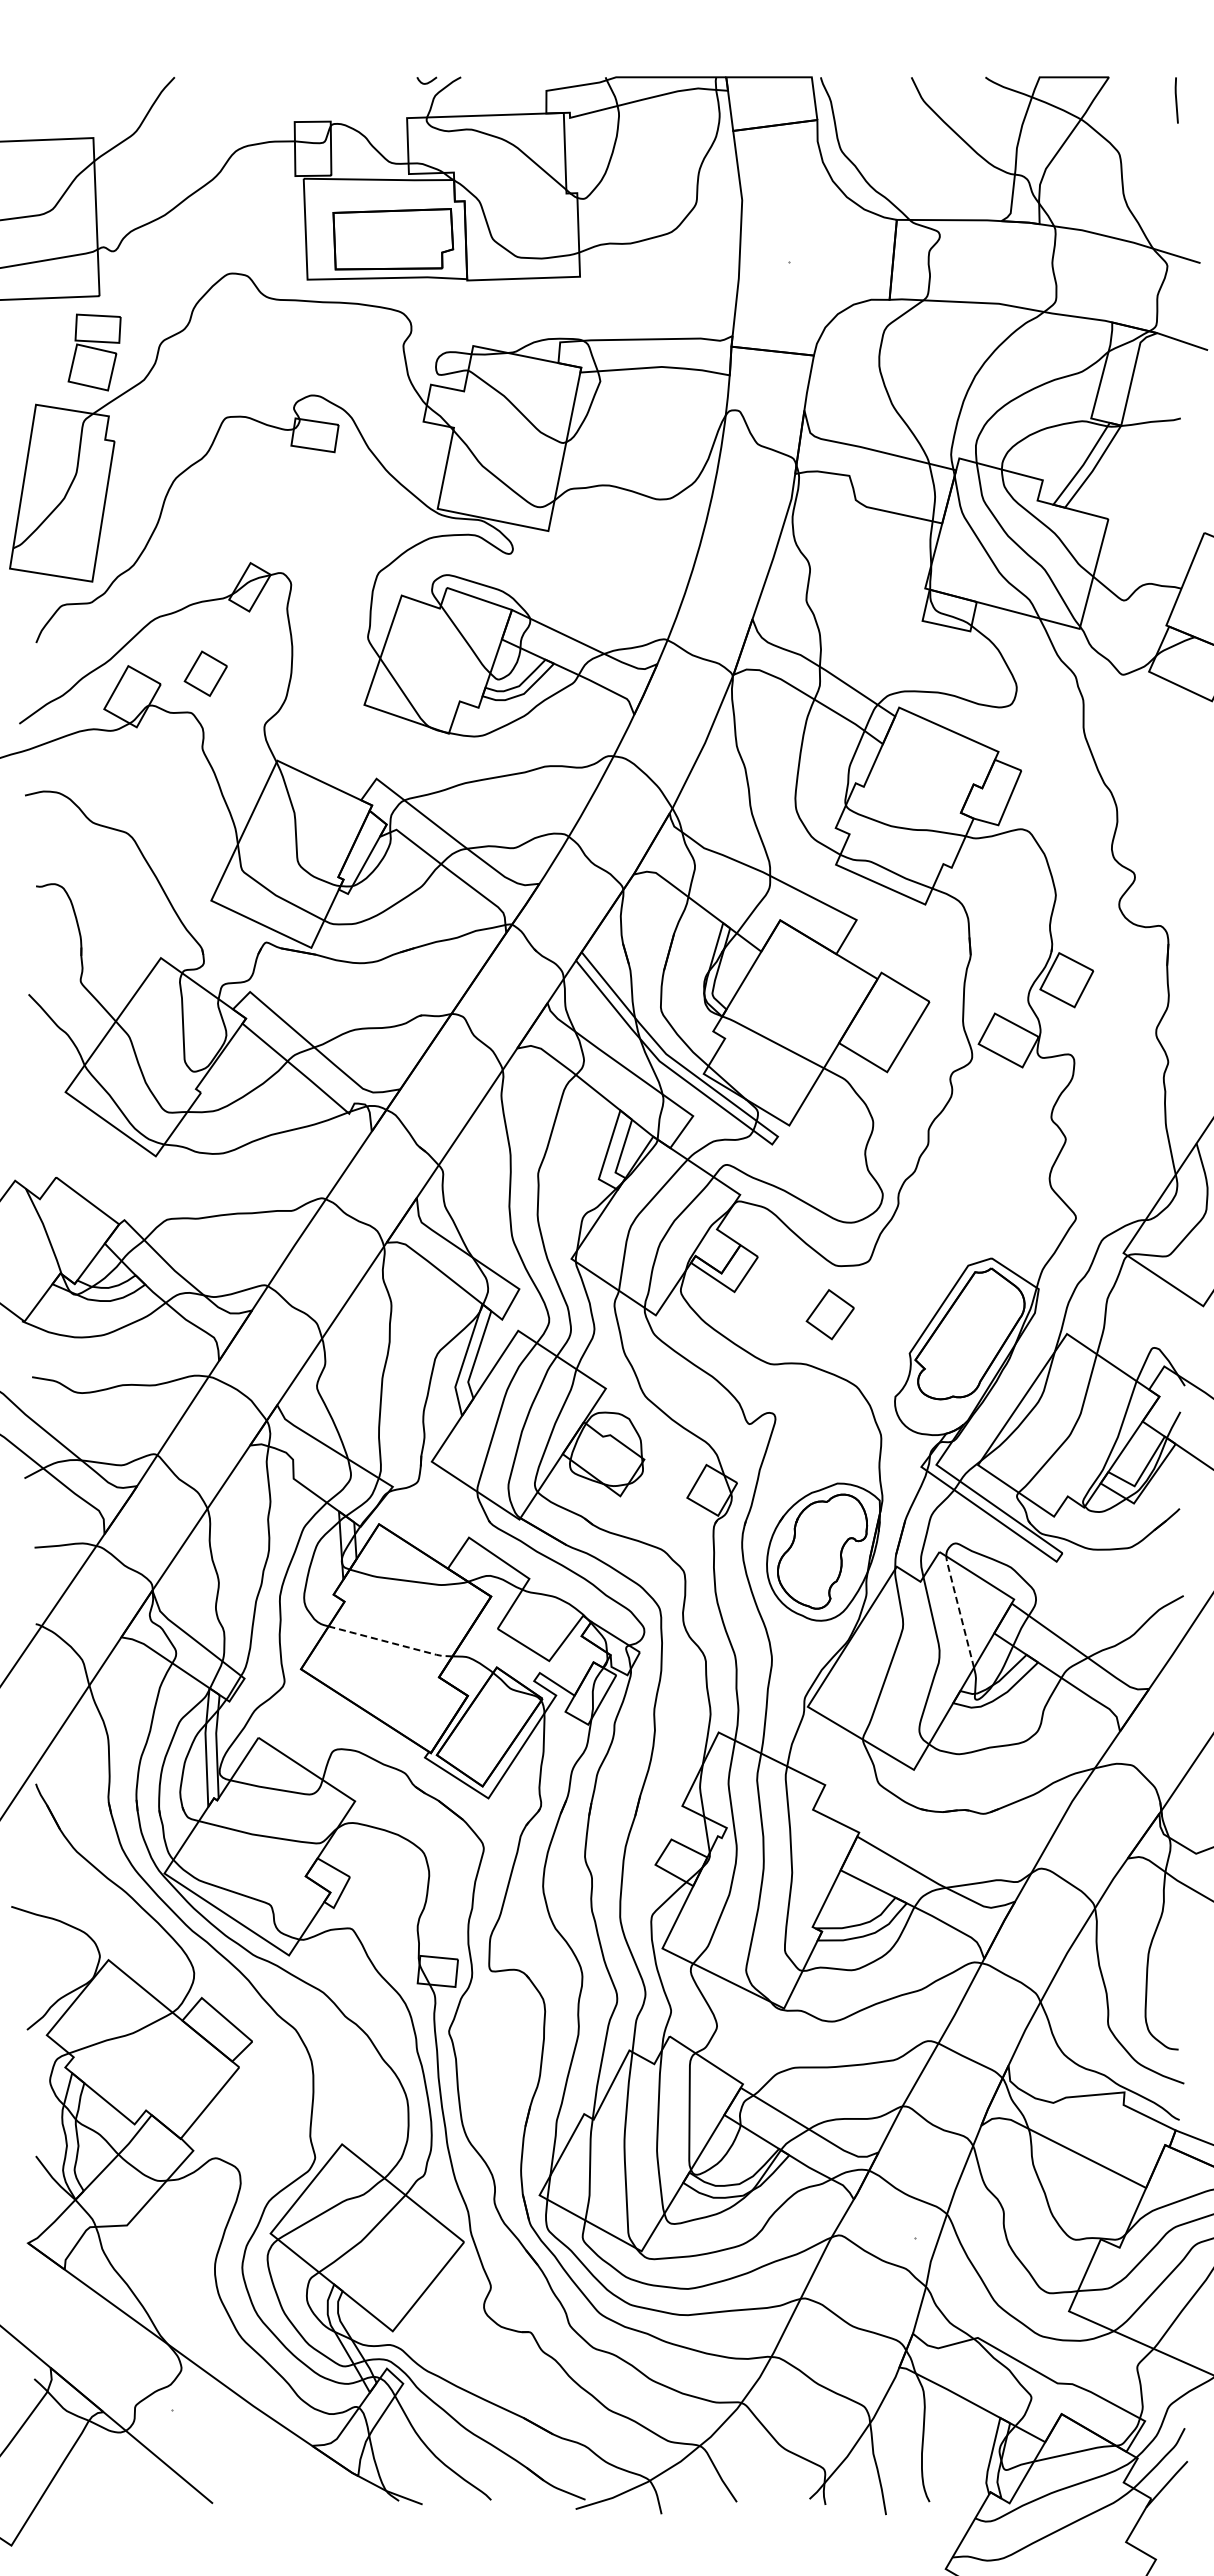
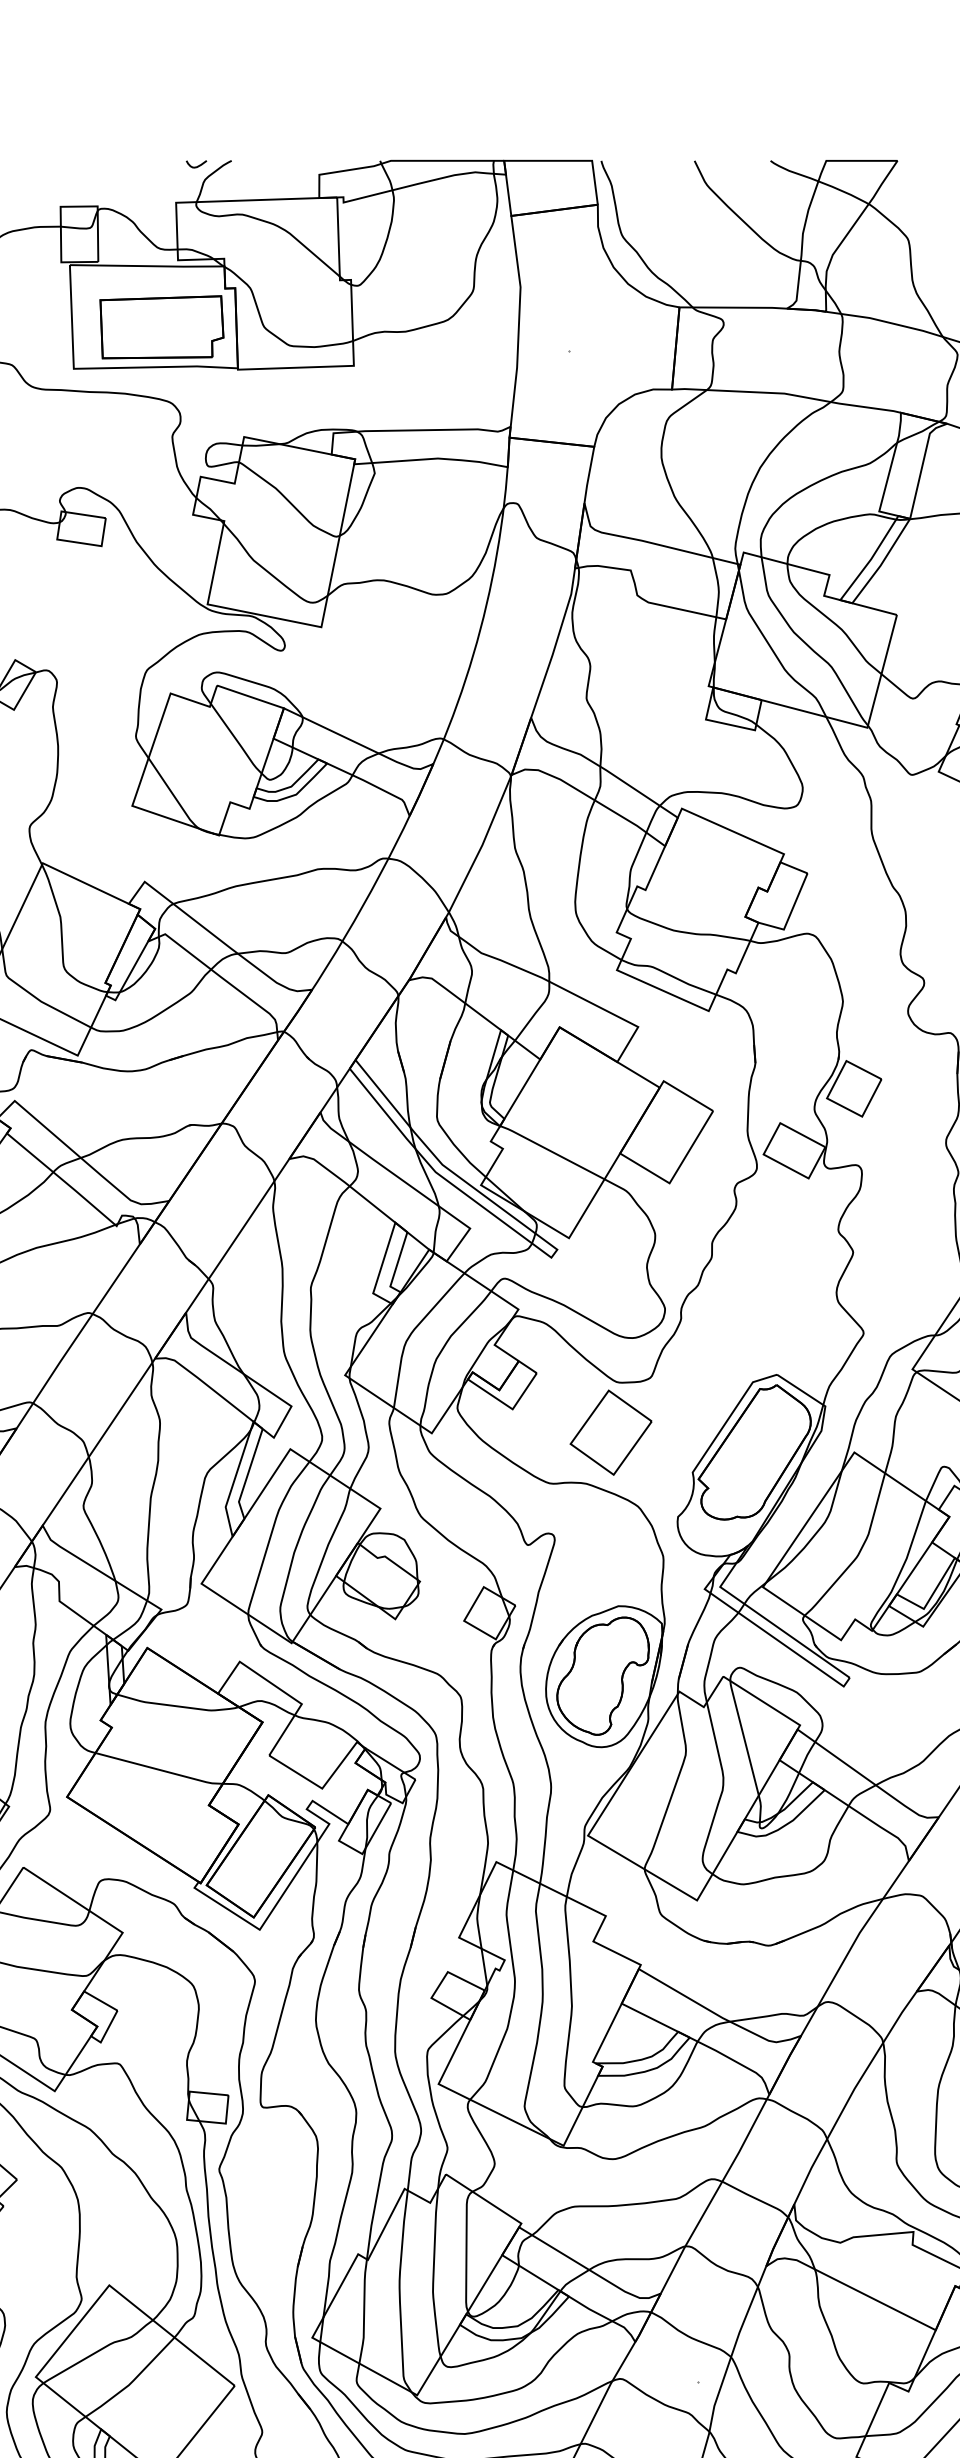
part: (830, 1314) -> (611, 1432), size x1.67
line: (959, 1610) -> (743, 1736), dashed -> solid
line: (391, 1642) -> (160, 1769), dashed -> solid

